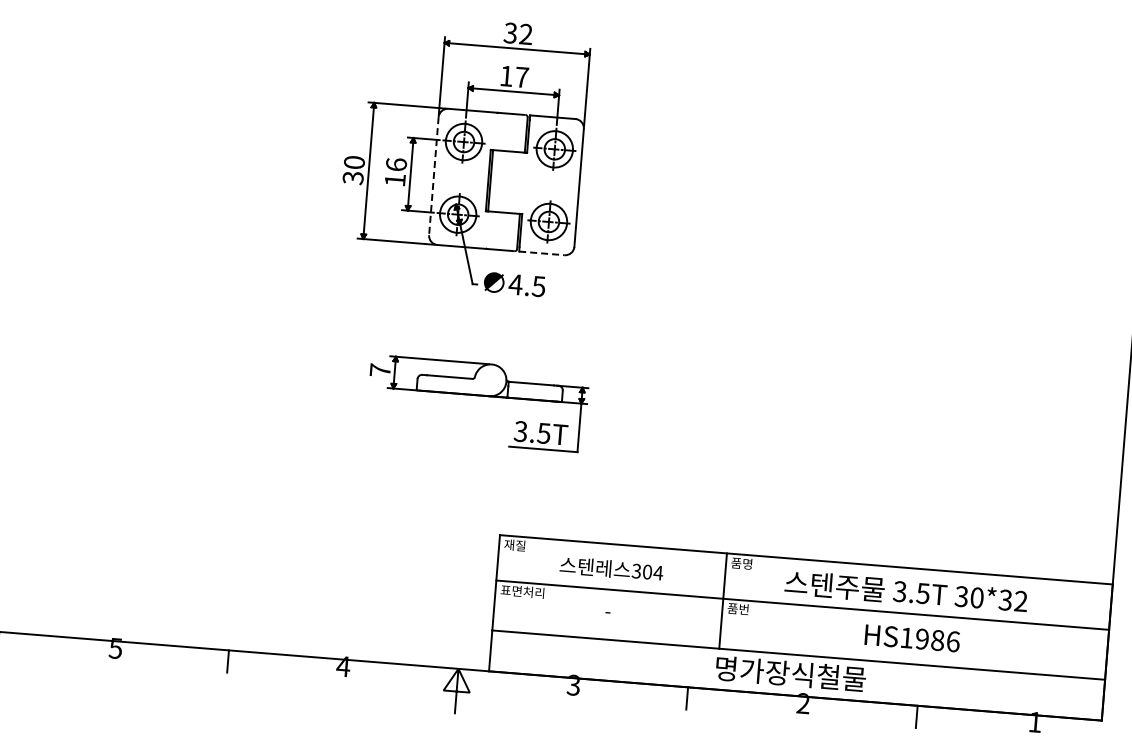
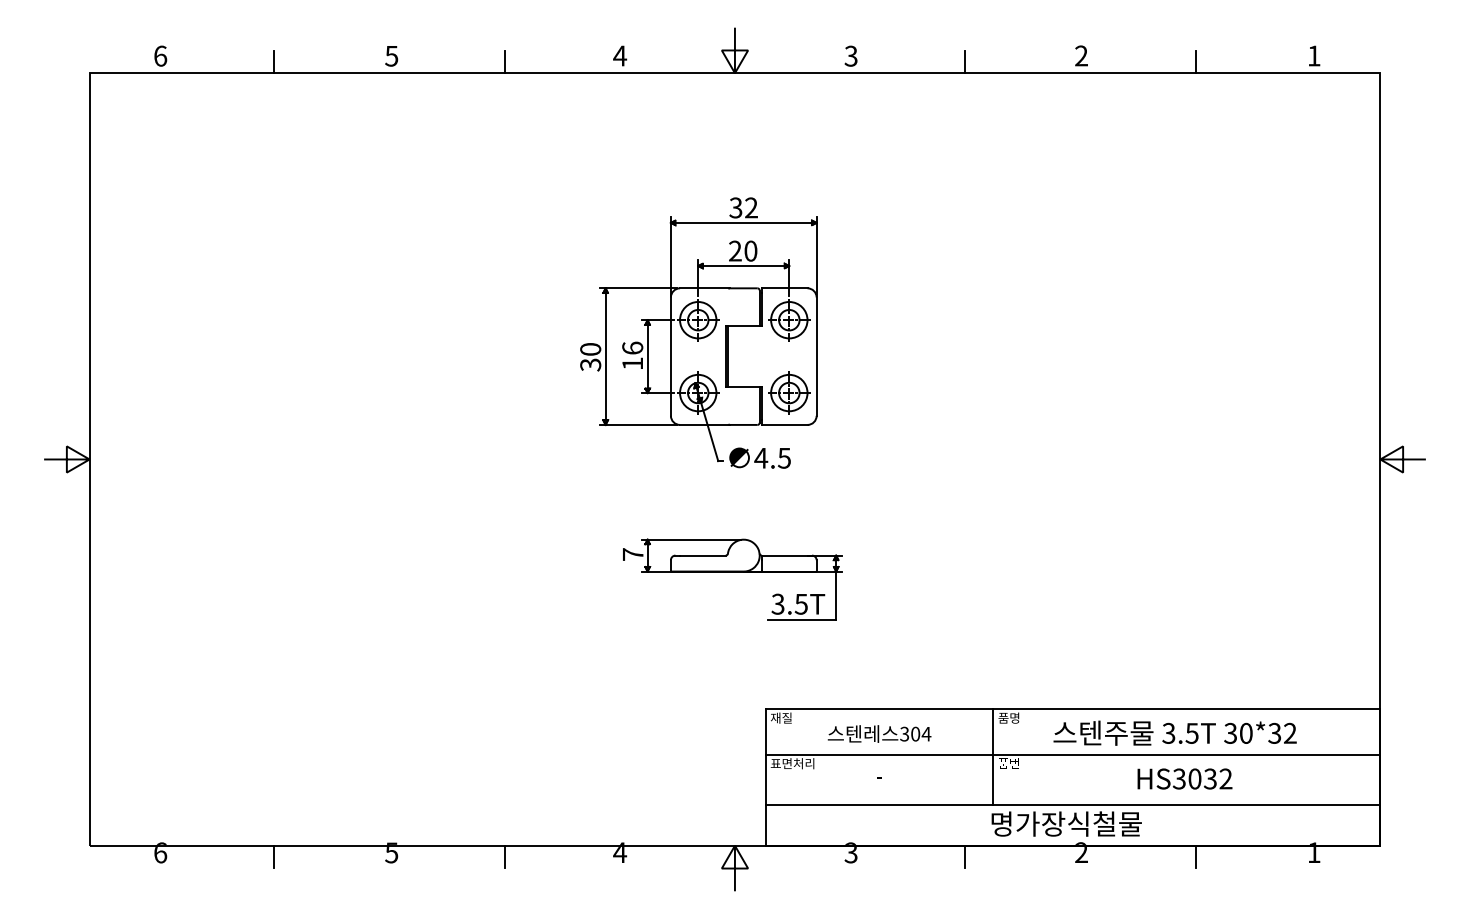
text: (514, 76) -> (743, 250), 17 -> 20
line: (433, 177) -> (670, 357), dashed -> solid
line: (541, 252) -> (784, 424), dashed -> solid
text: (929, 639) -> (1202, 778), HS1986 -> HS3032

